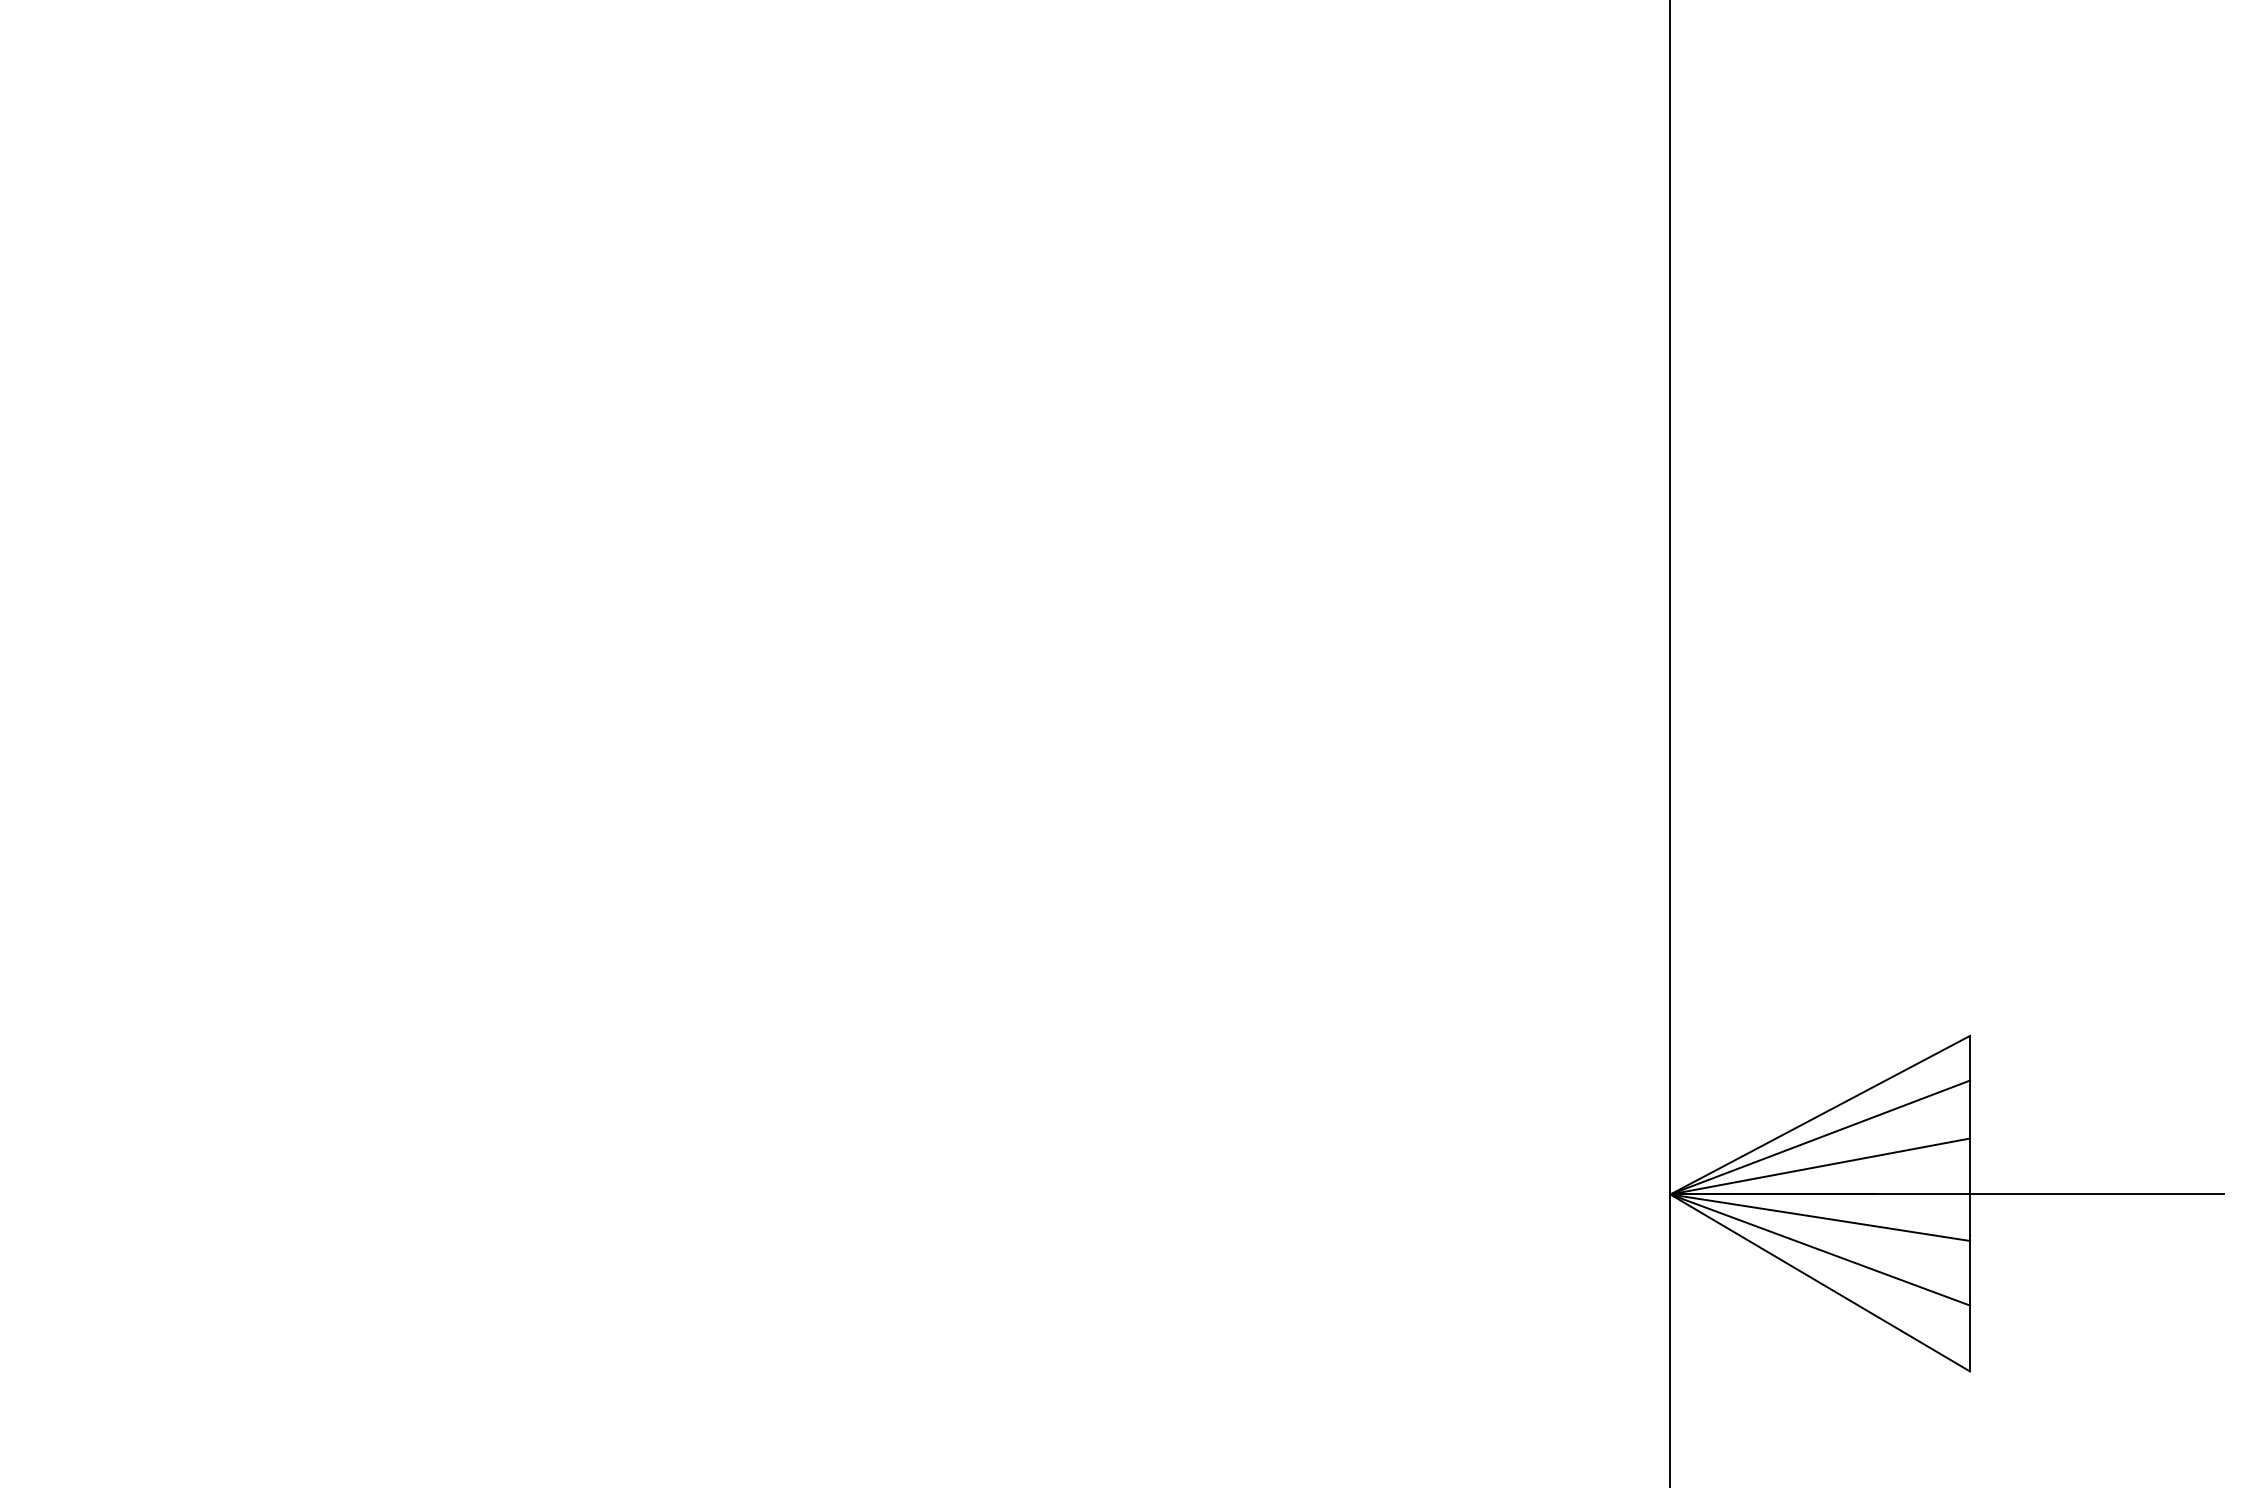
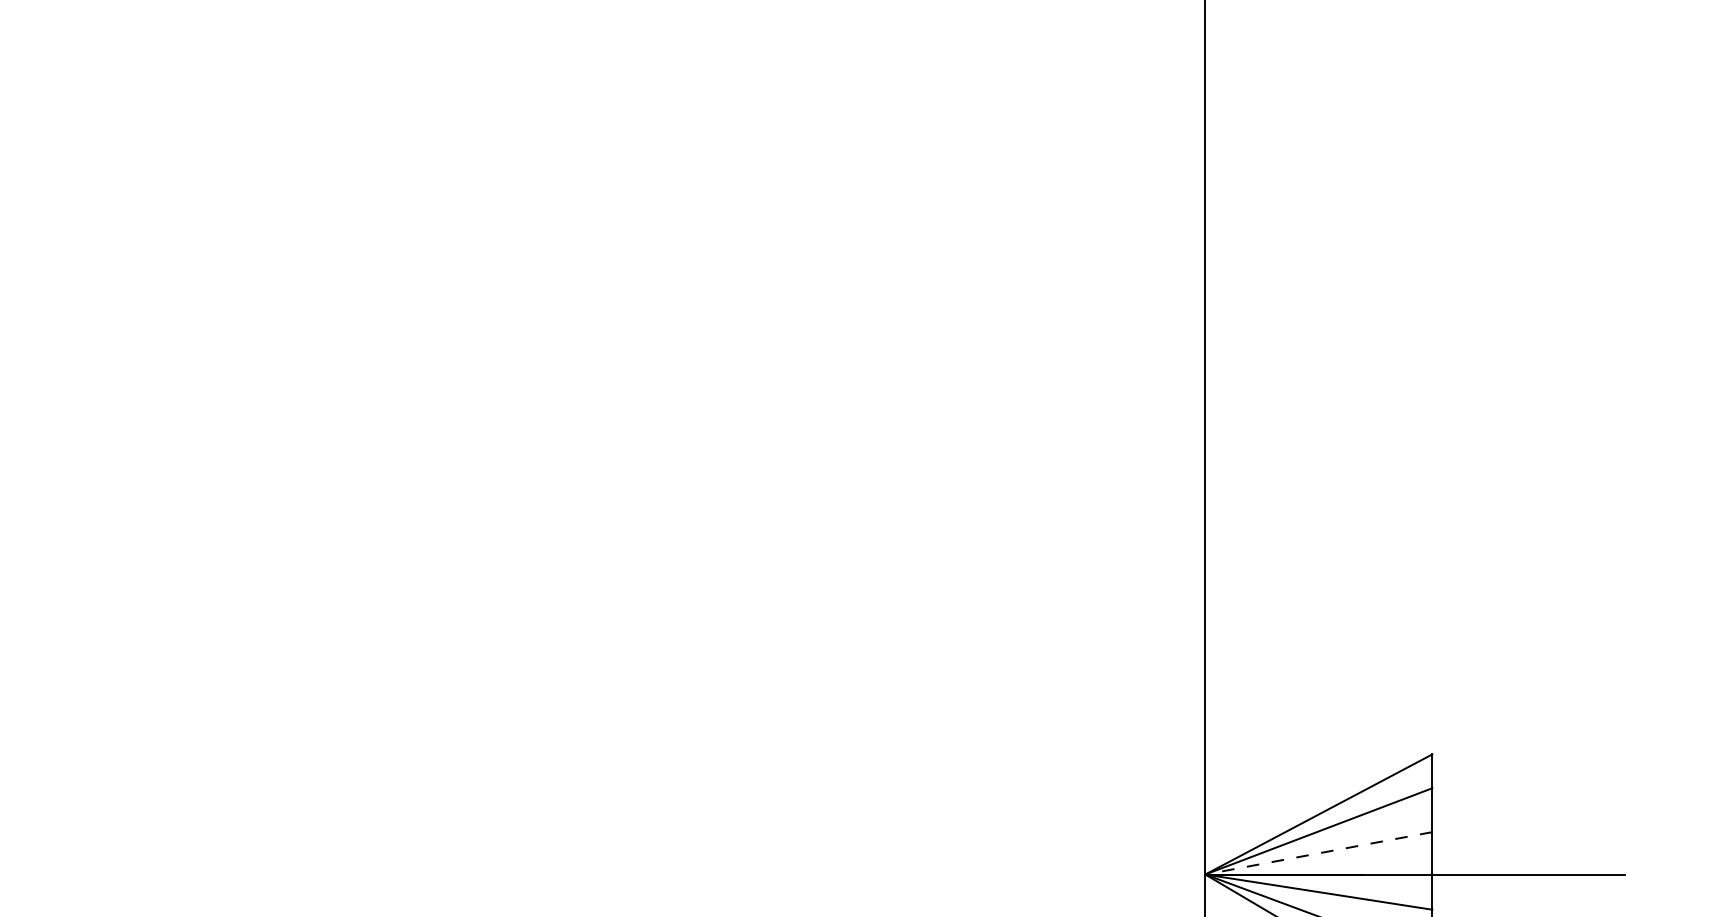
line: (1819, 1166) -> (1318, 853), solid -> dashed

